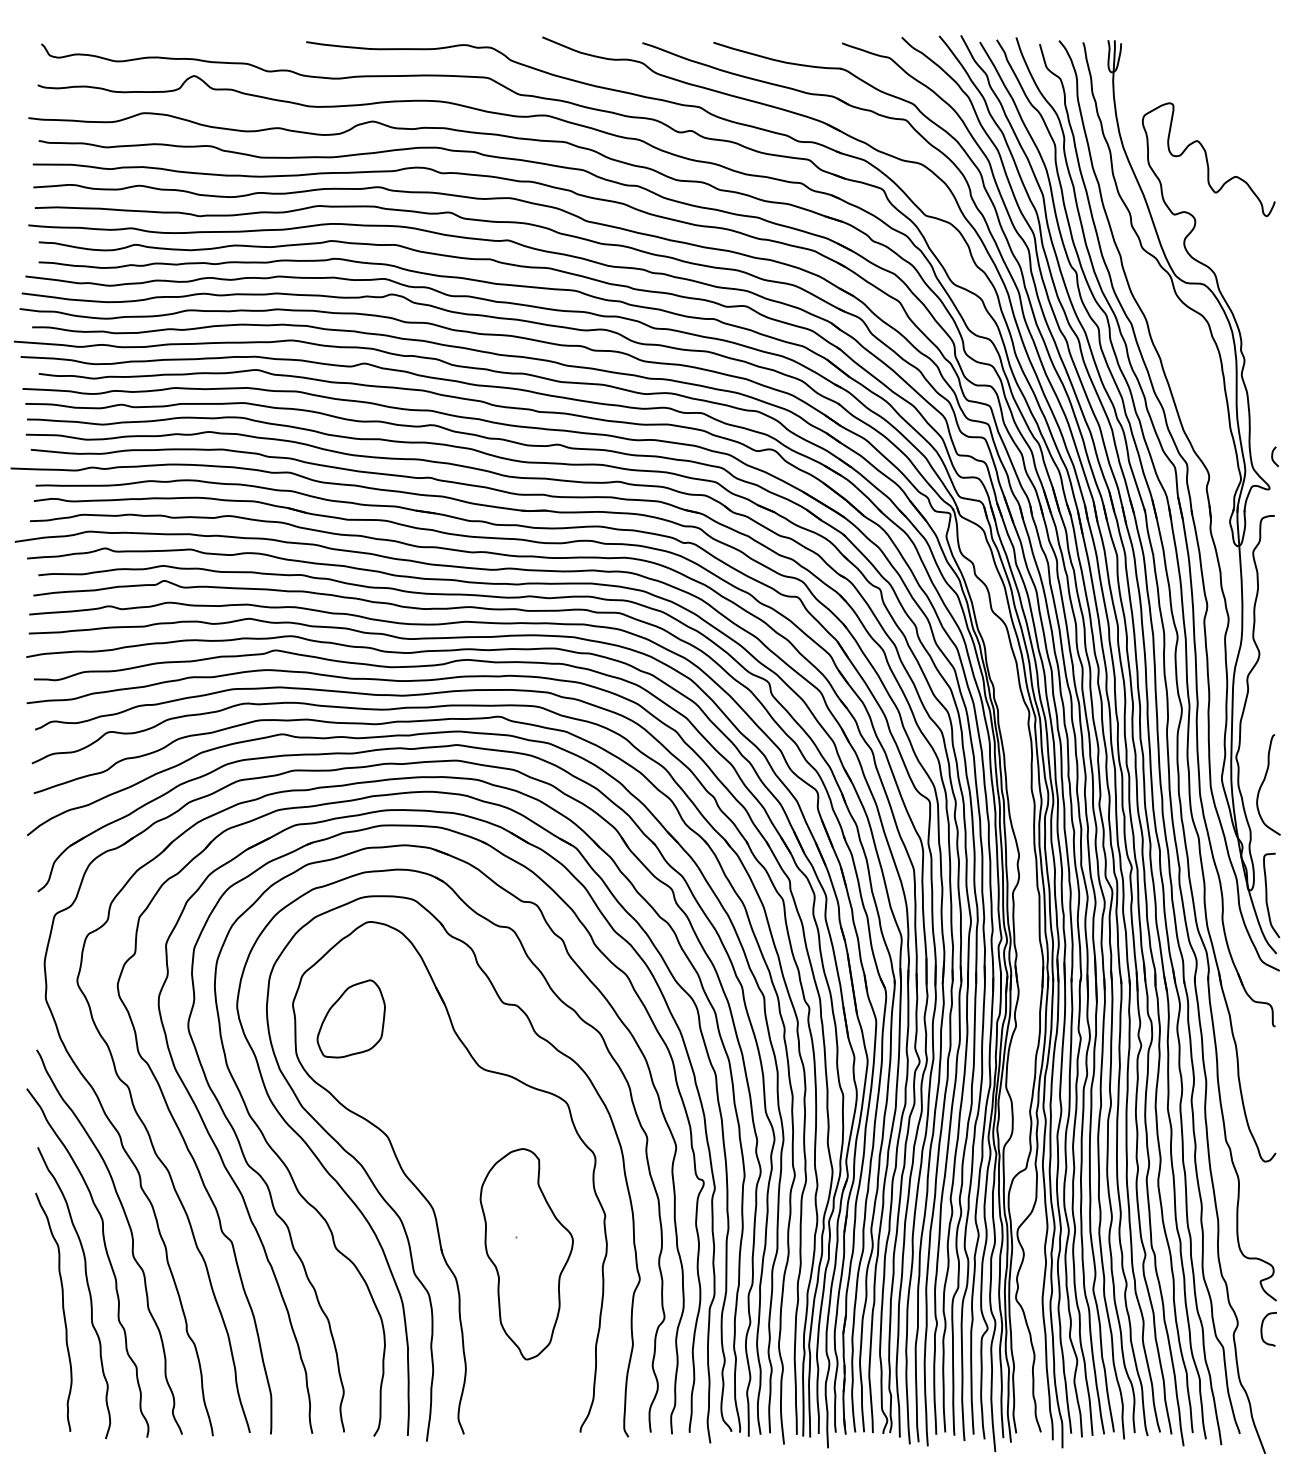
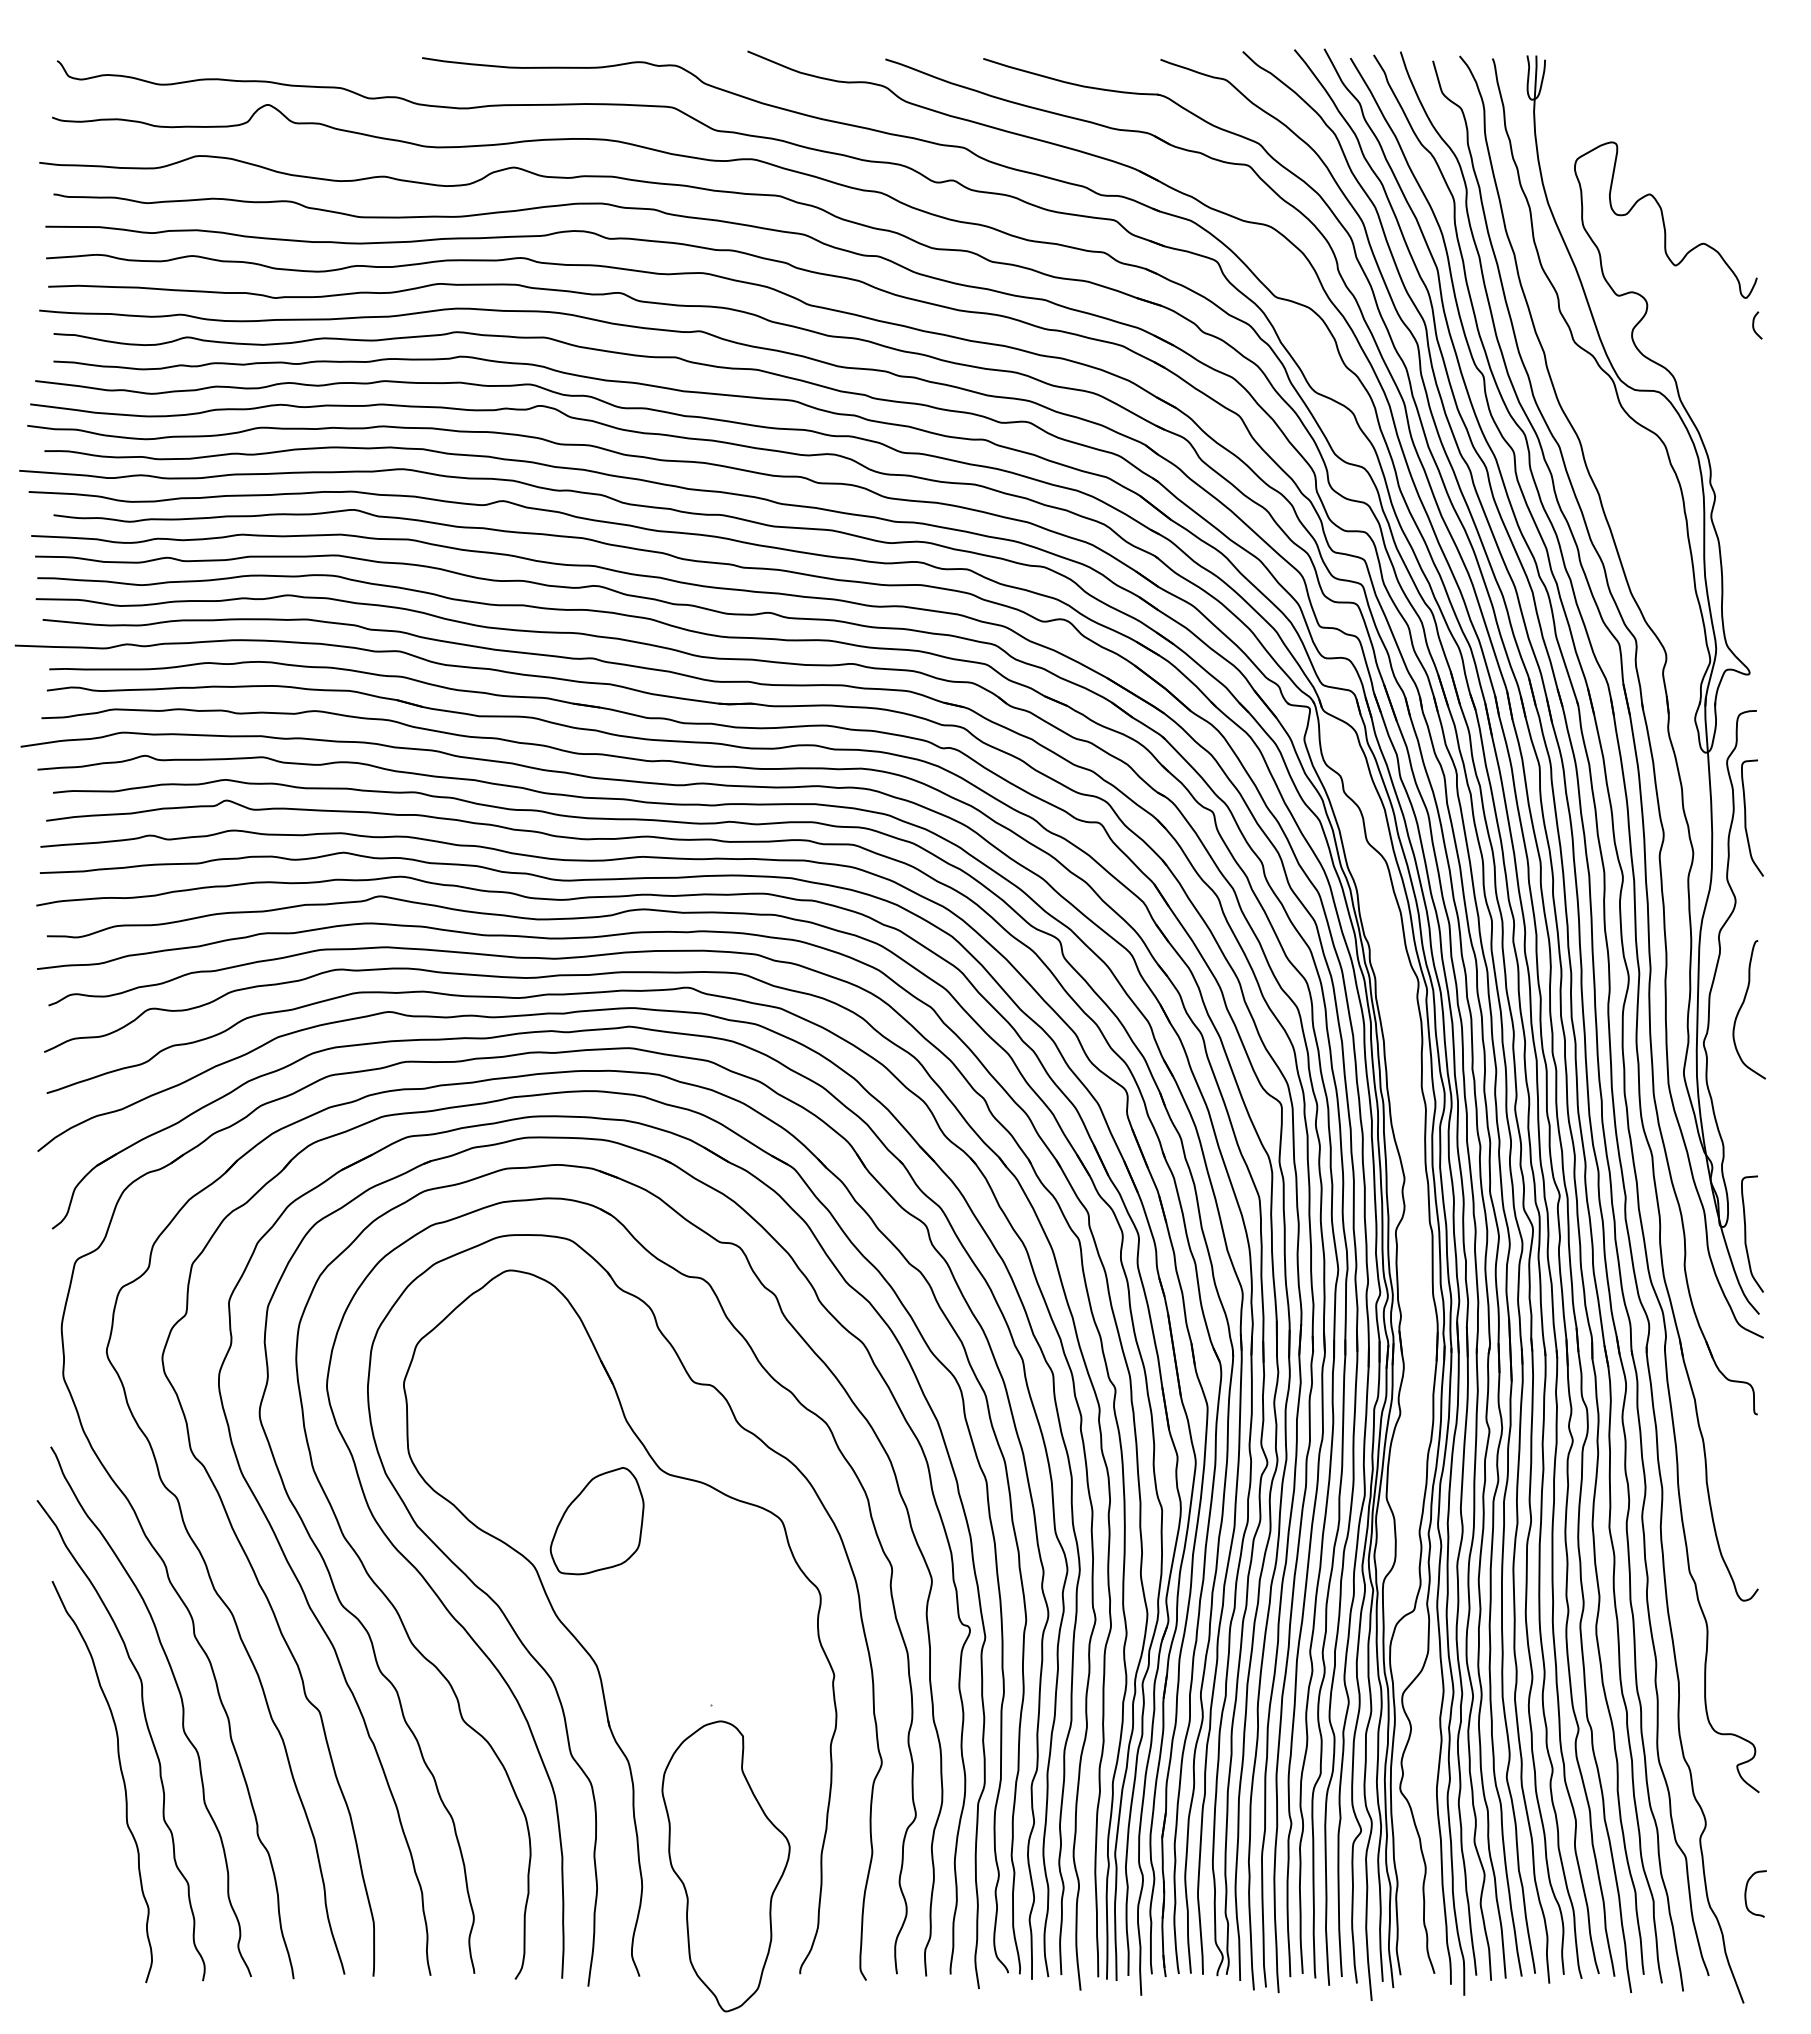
curve: (1273, 456) -> (1754, 324), moved
curve: (1267, 593) -> (1746, 817), added
curve: (1263, 782) -> (1742, 1006), moved
part: (350, 1019) -> (596, 1521), moved
part: (526, 1254) -> (725, 1866), moved
curve: (62, 1310) -> (86, 1805), removed
curve: (1262, 1329) -> (1746, 1893), moved

